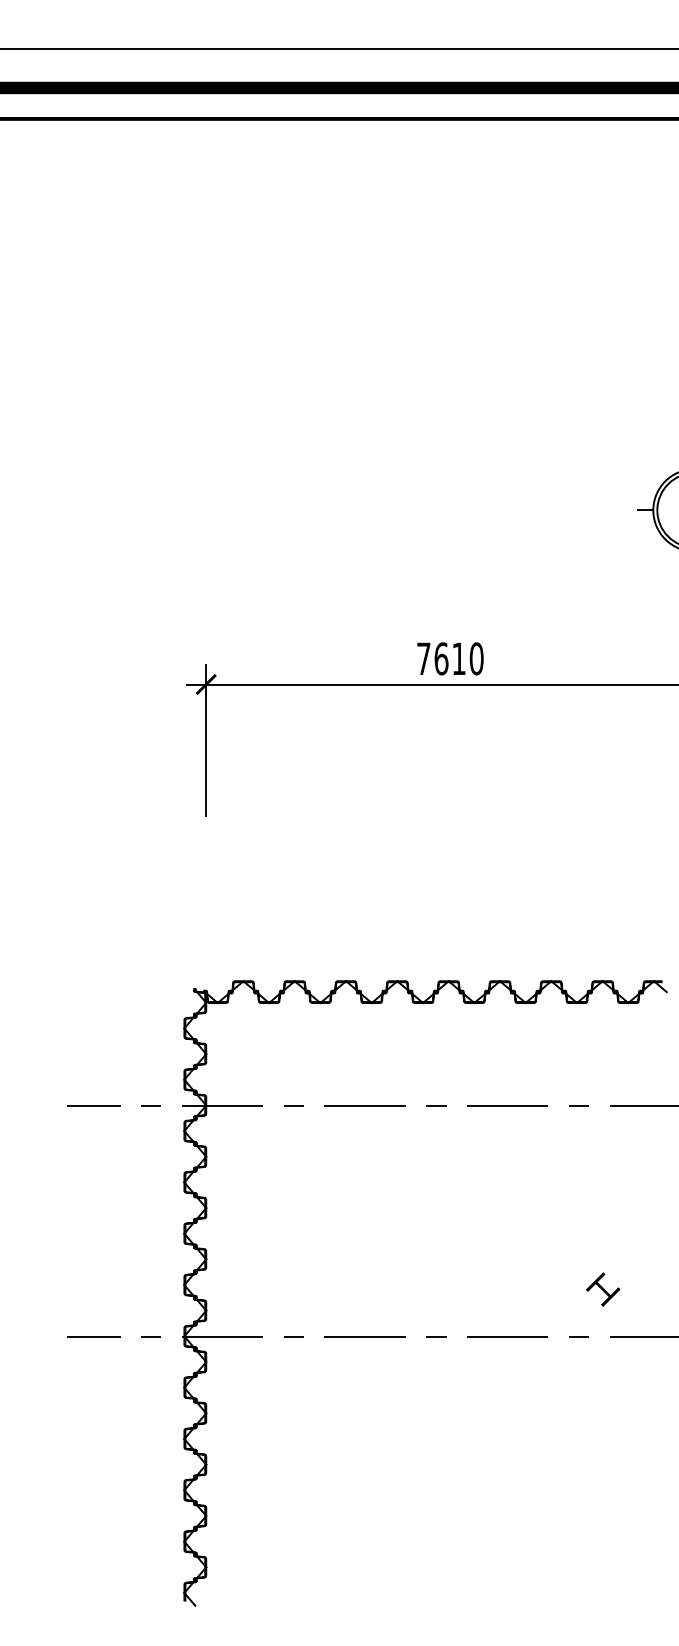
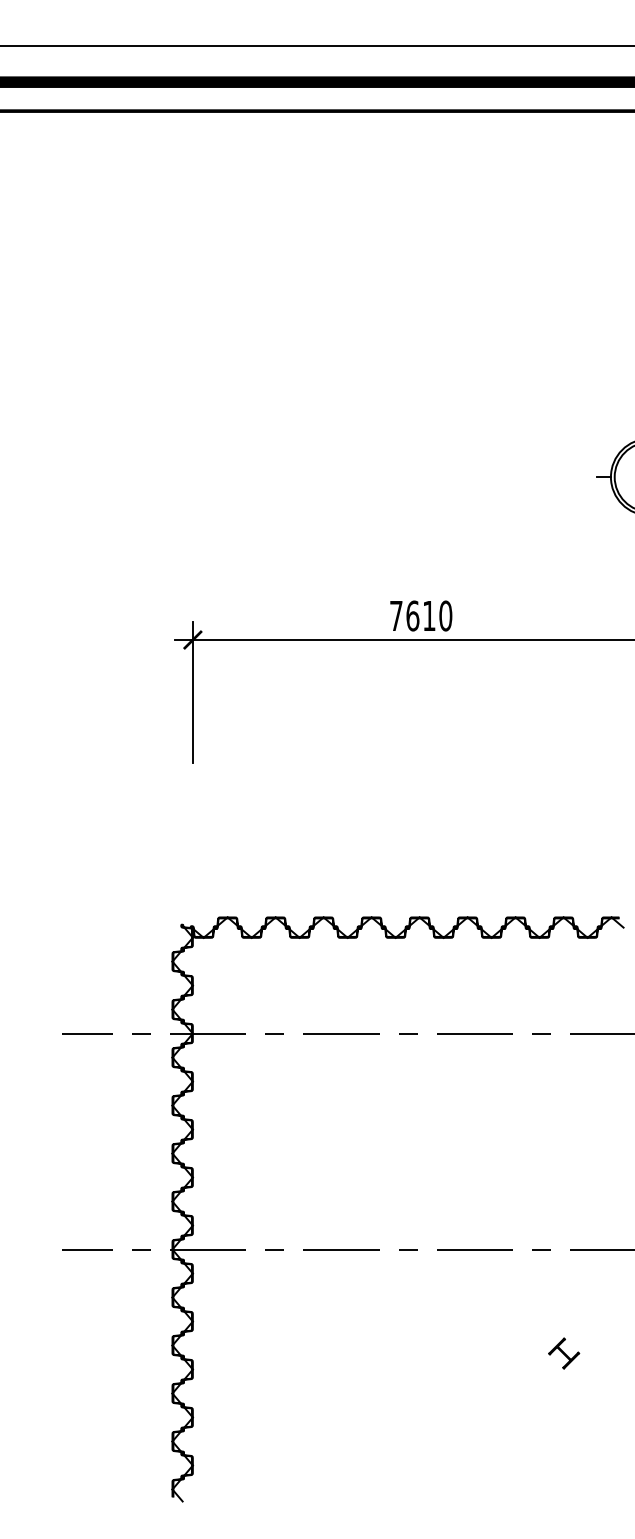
part: (603, 1289) -> (564, 1353), moved

